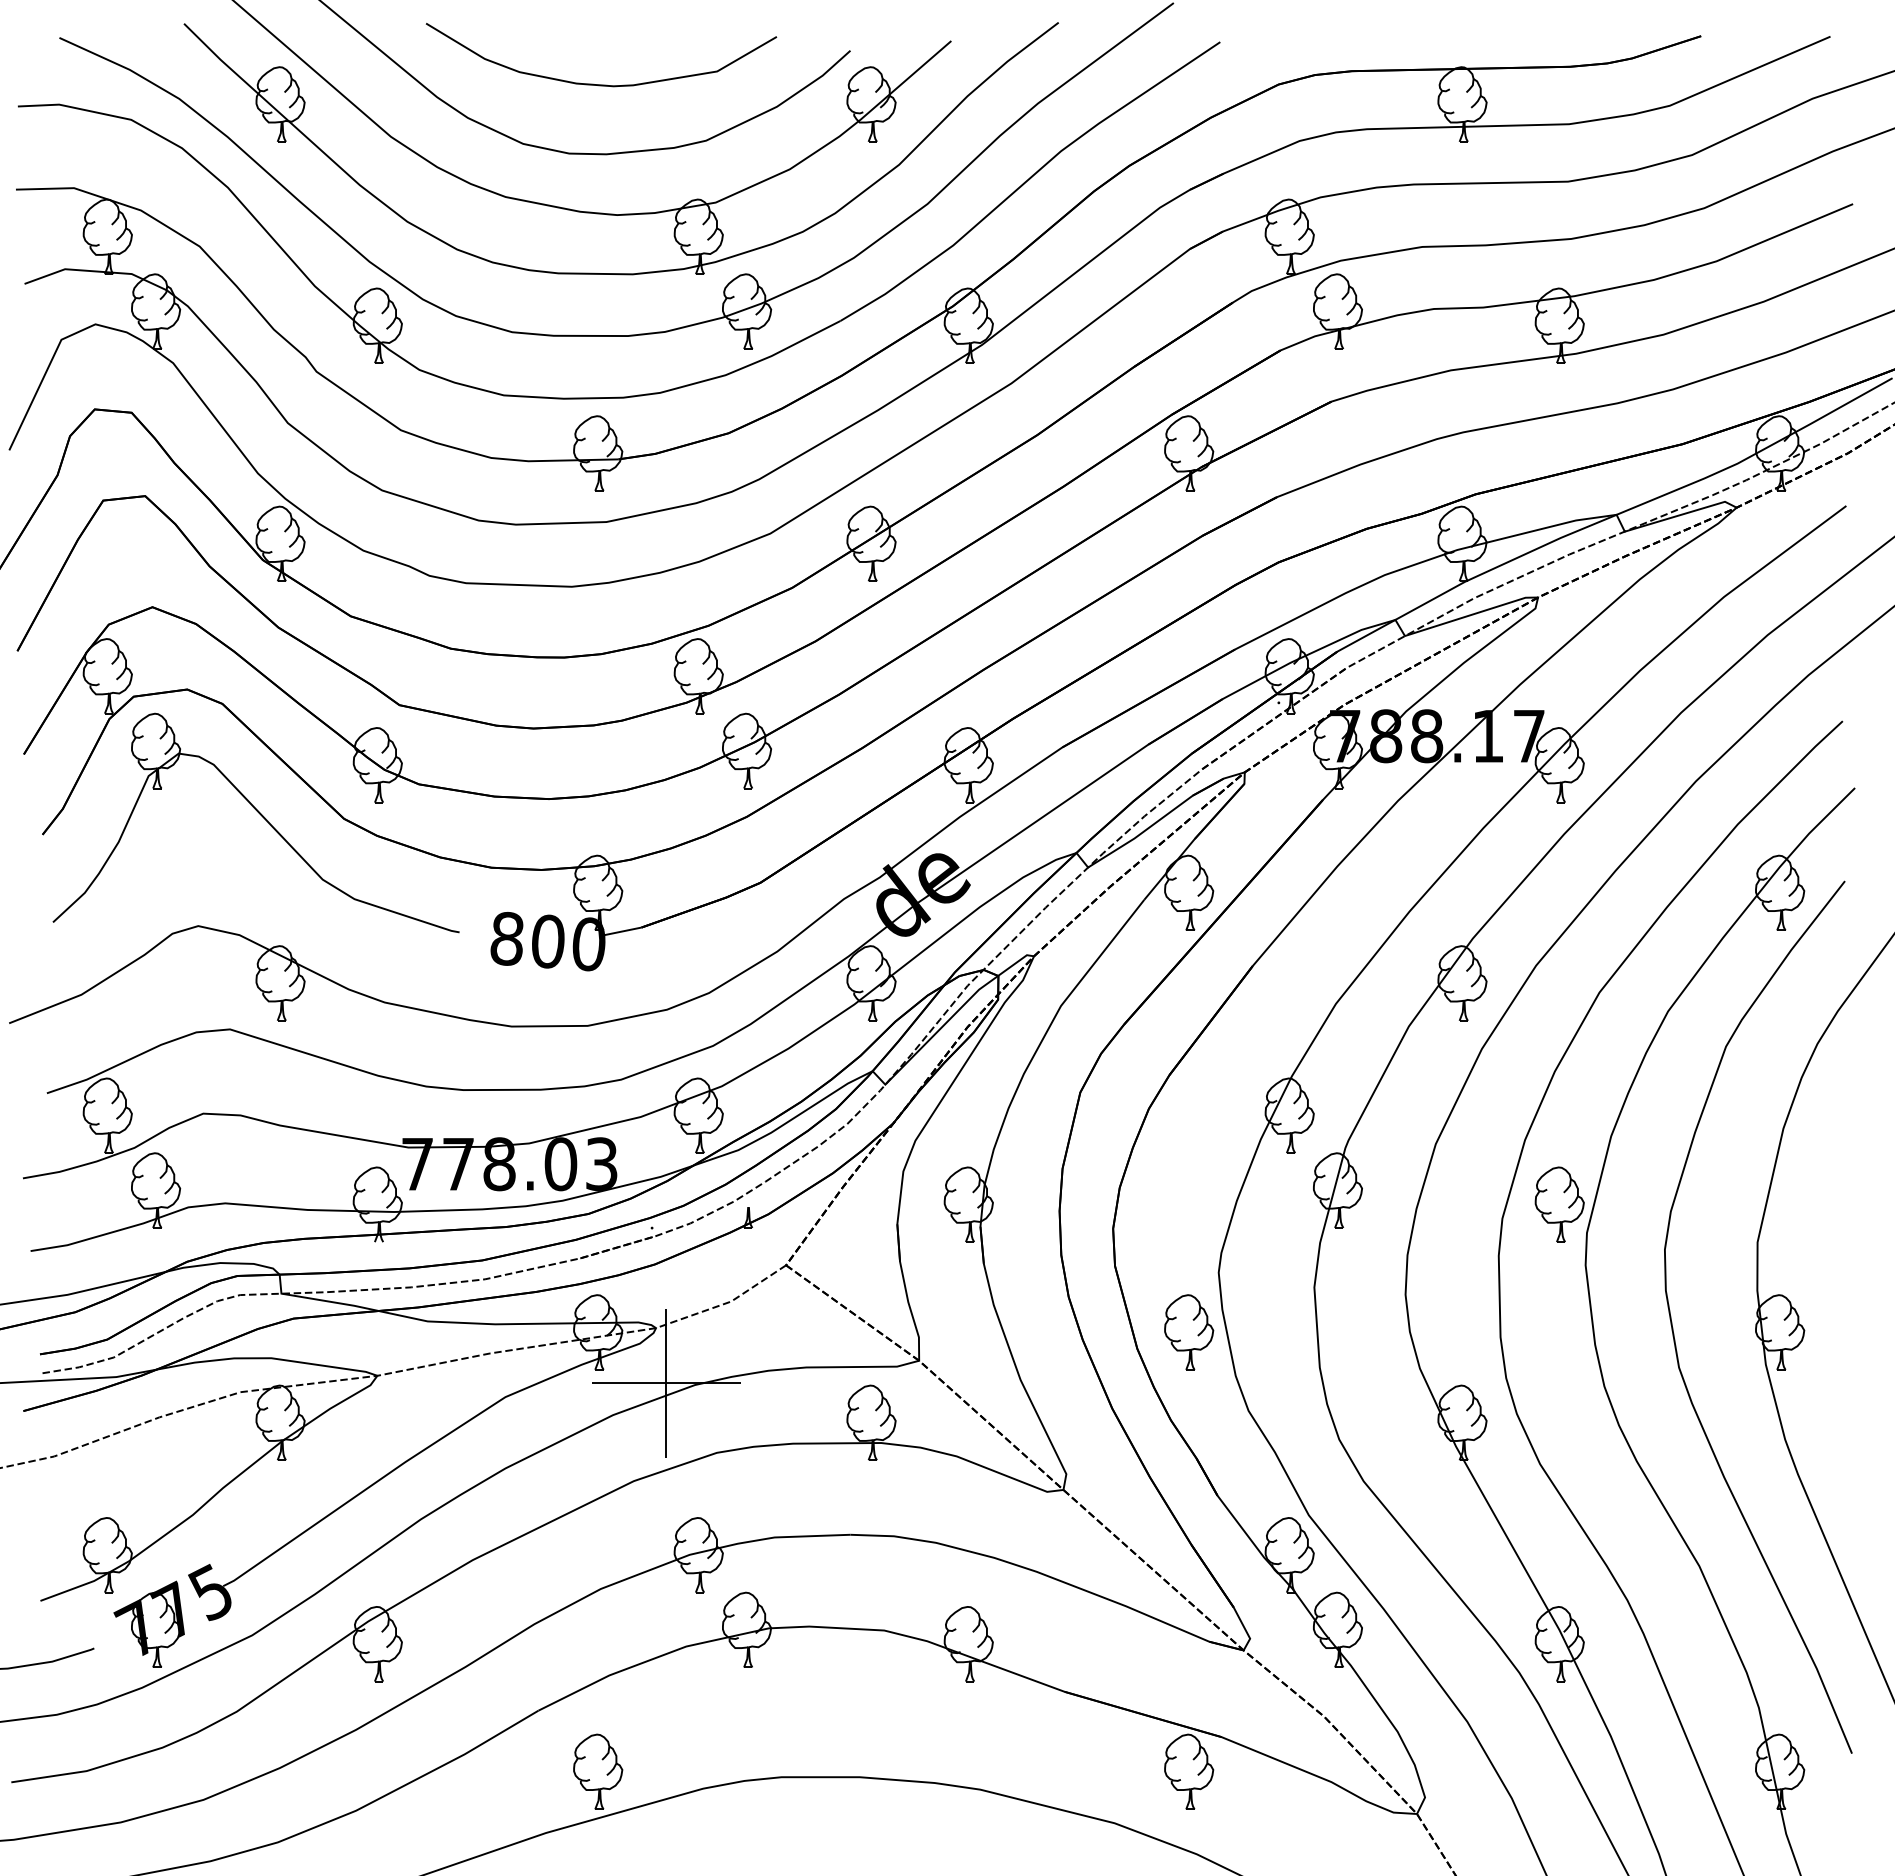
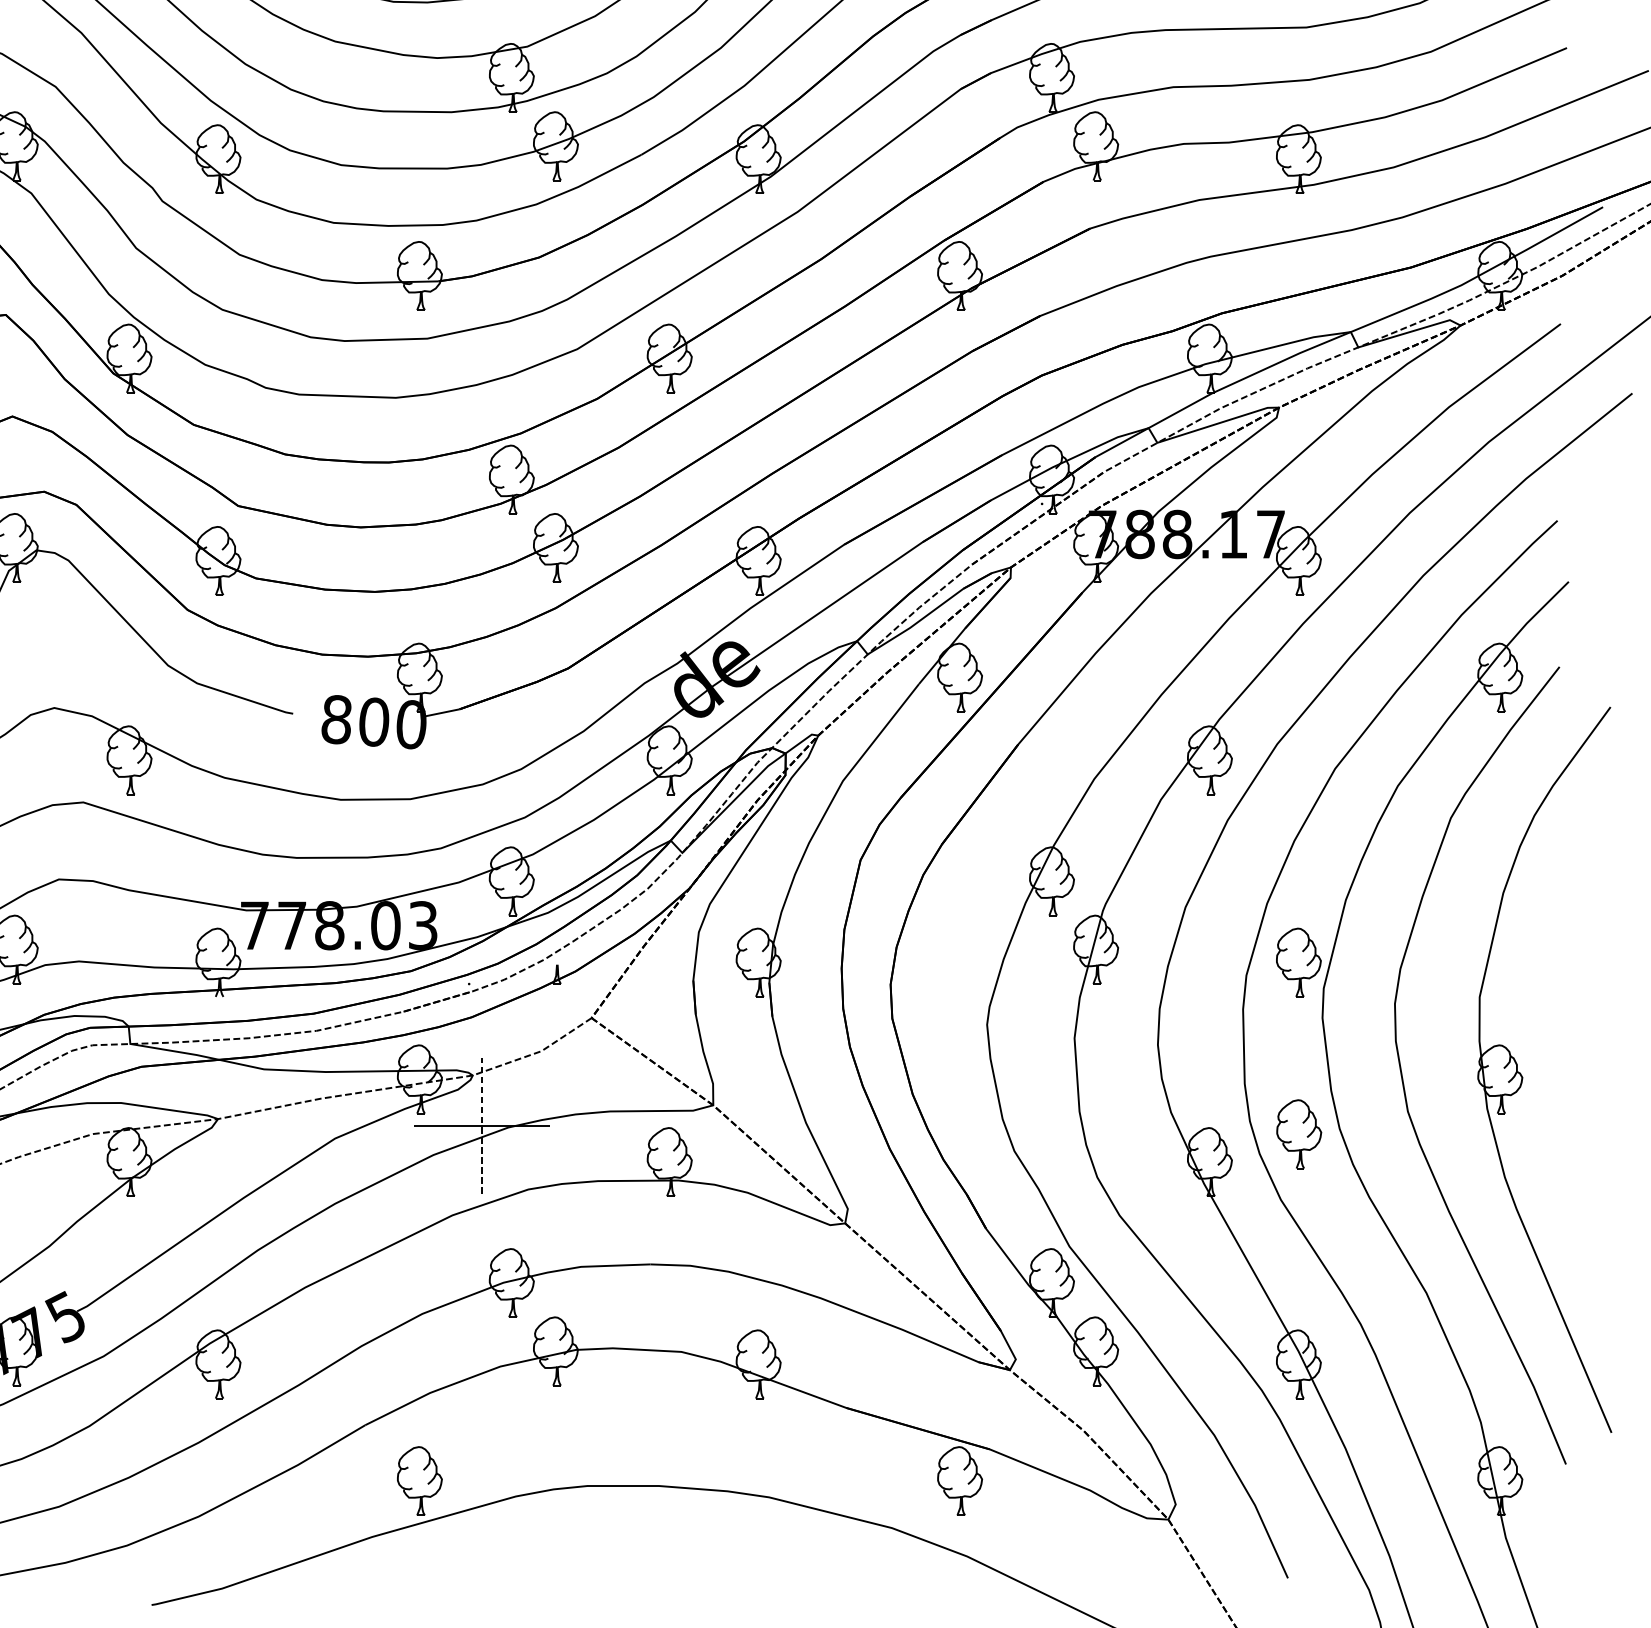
part: (1189, 1332) -> (1299, 1134), moved
line: (666, 1382) -> (482, 1125), solid -> dashed

